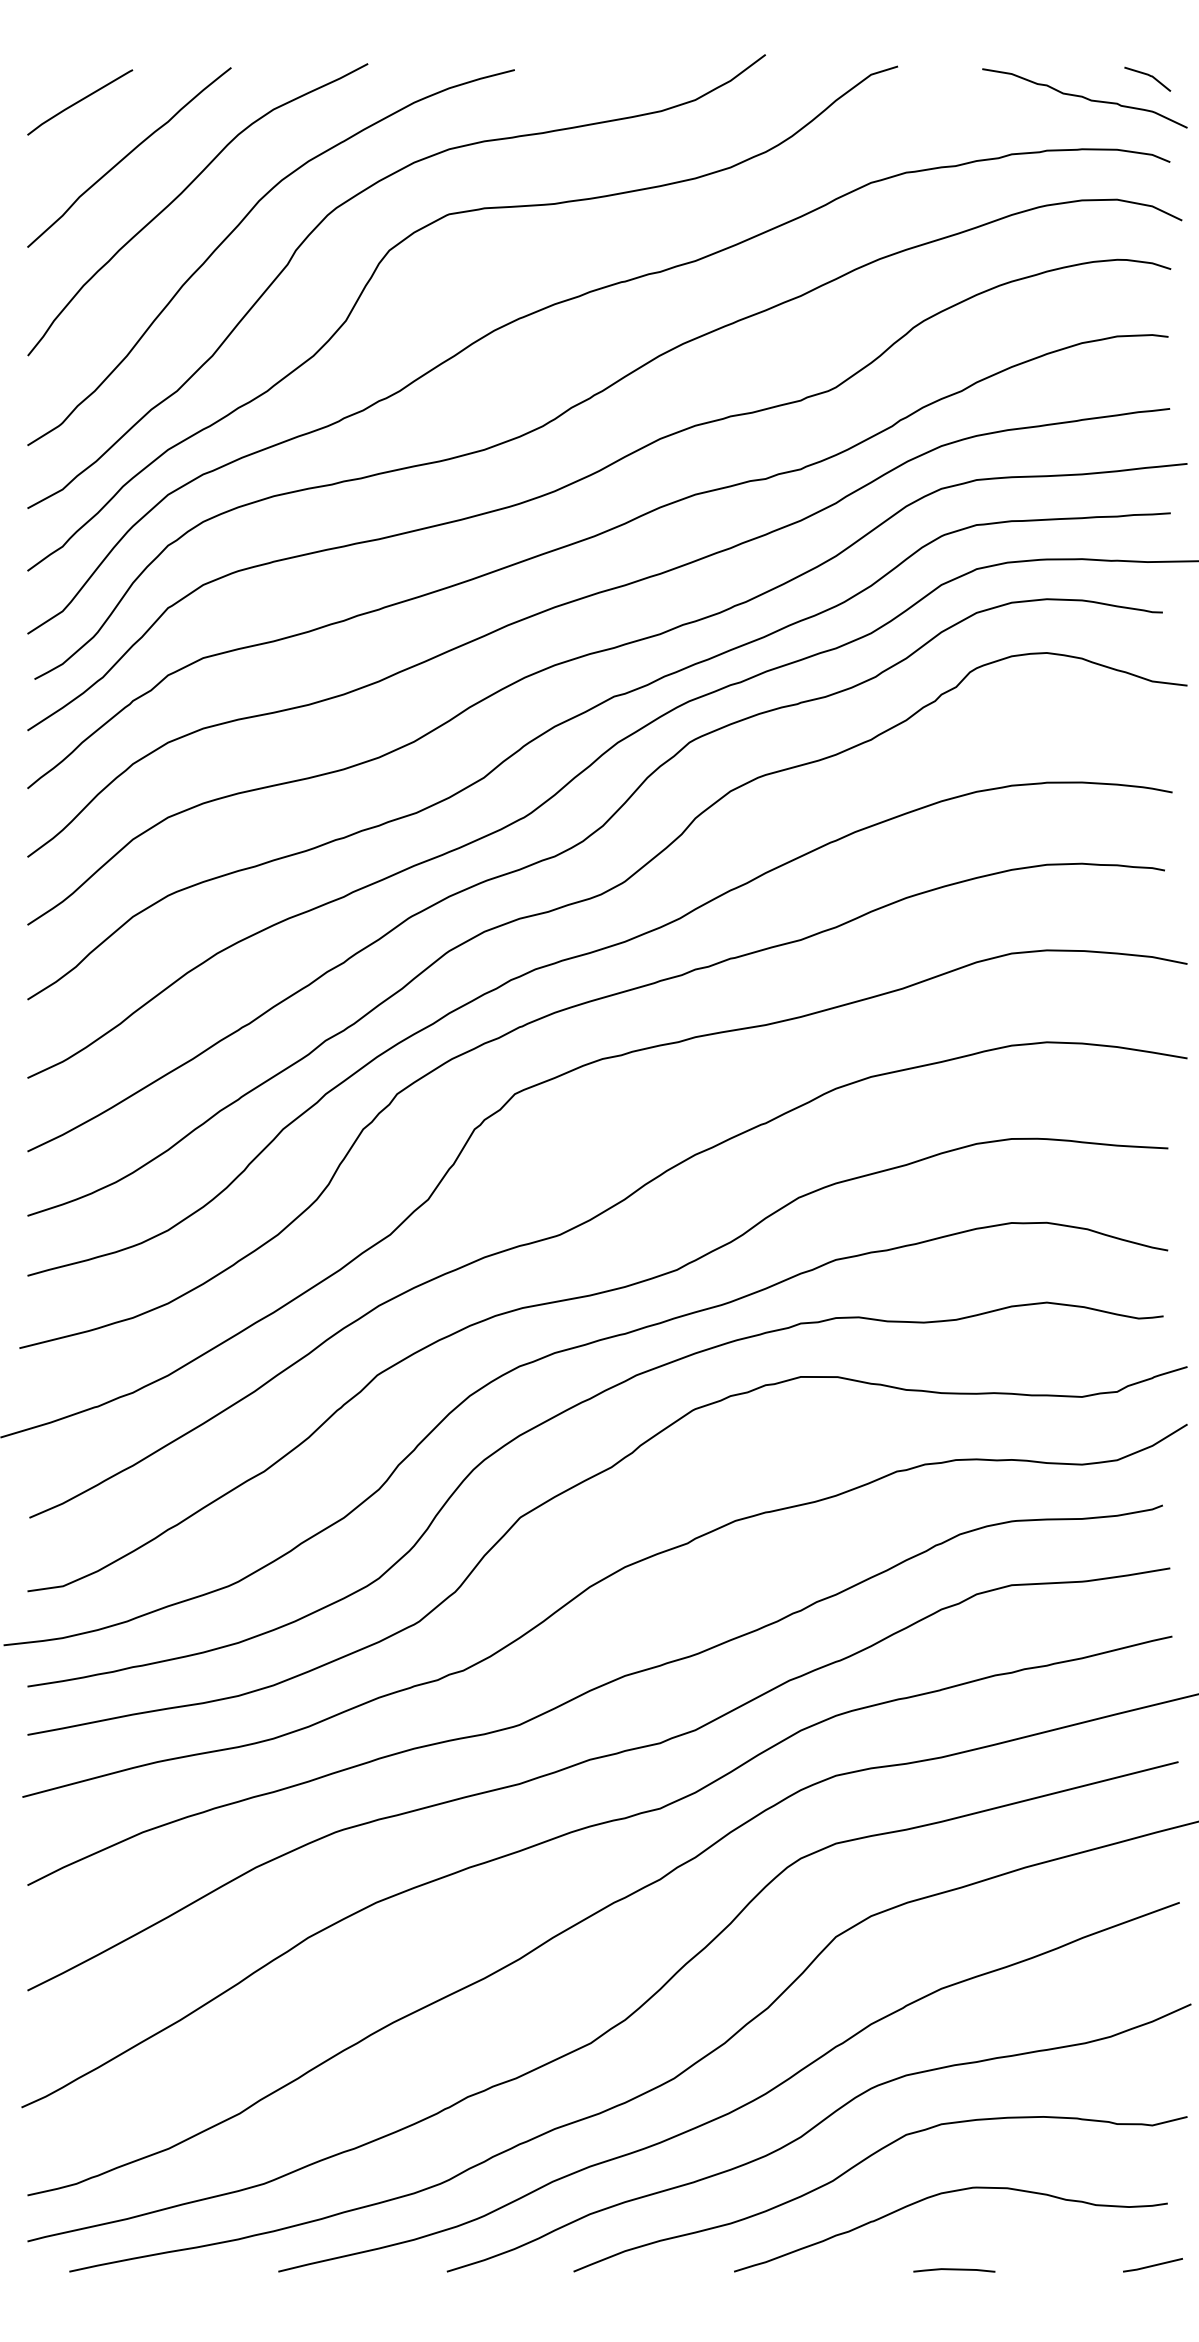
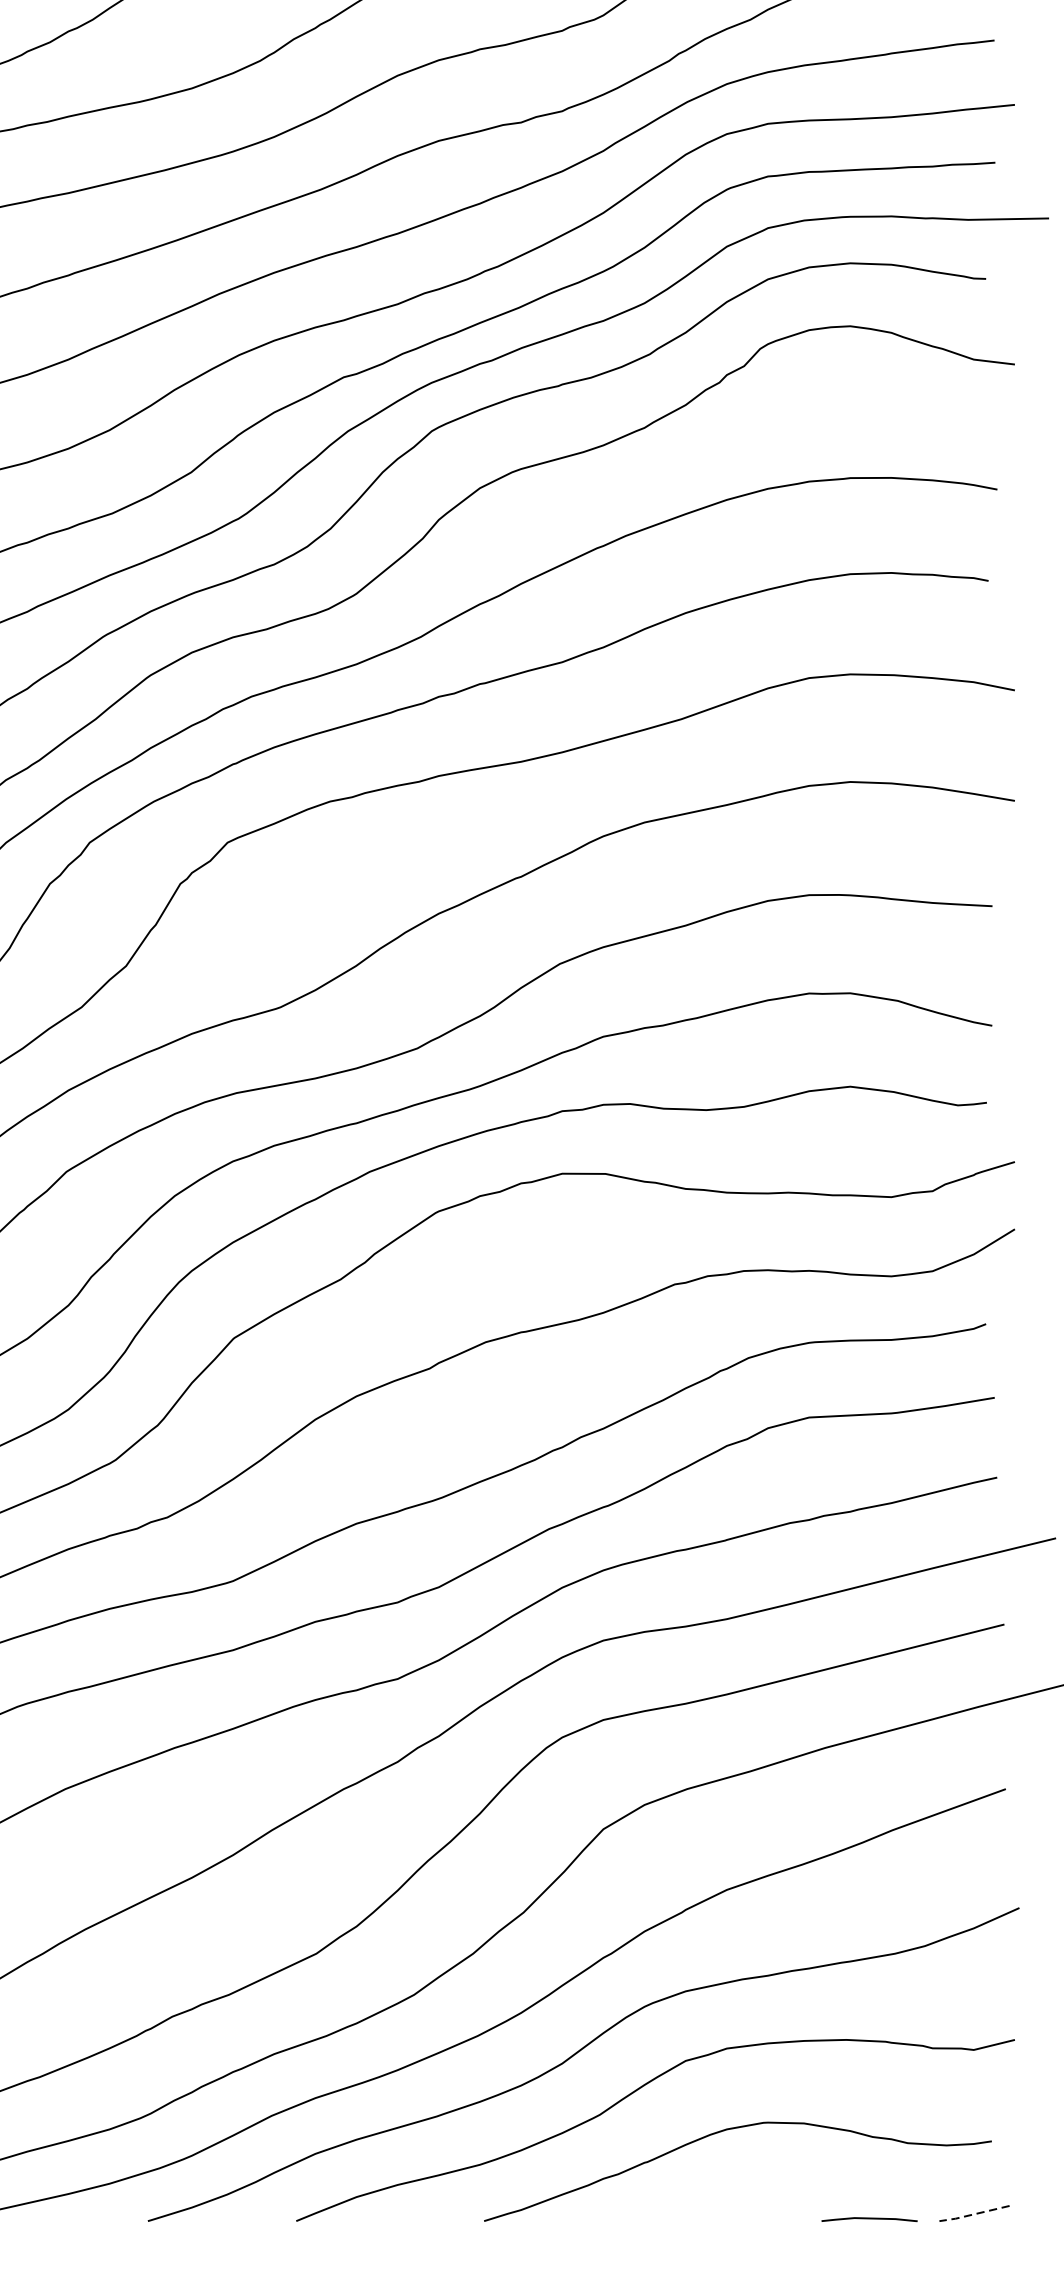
line: (1152, 2265) -> (973, 2213), solid -> dashed
curve: (954, 2270) -> (869, 2219), moved

